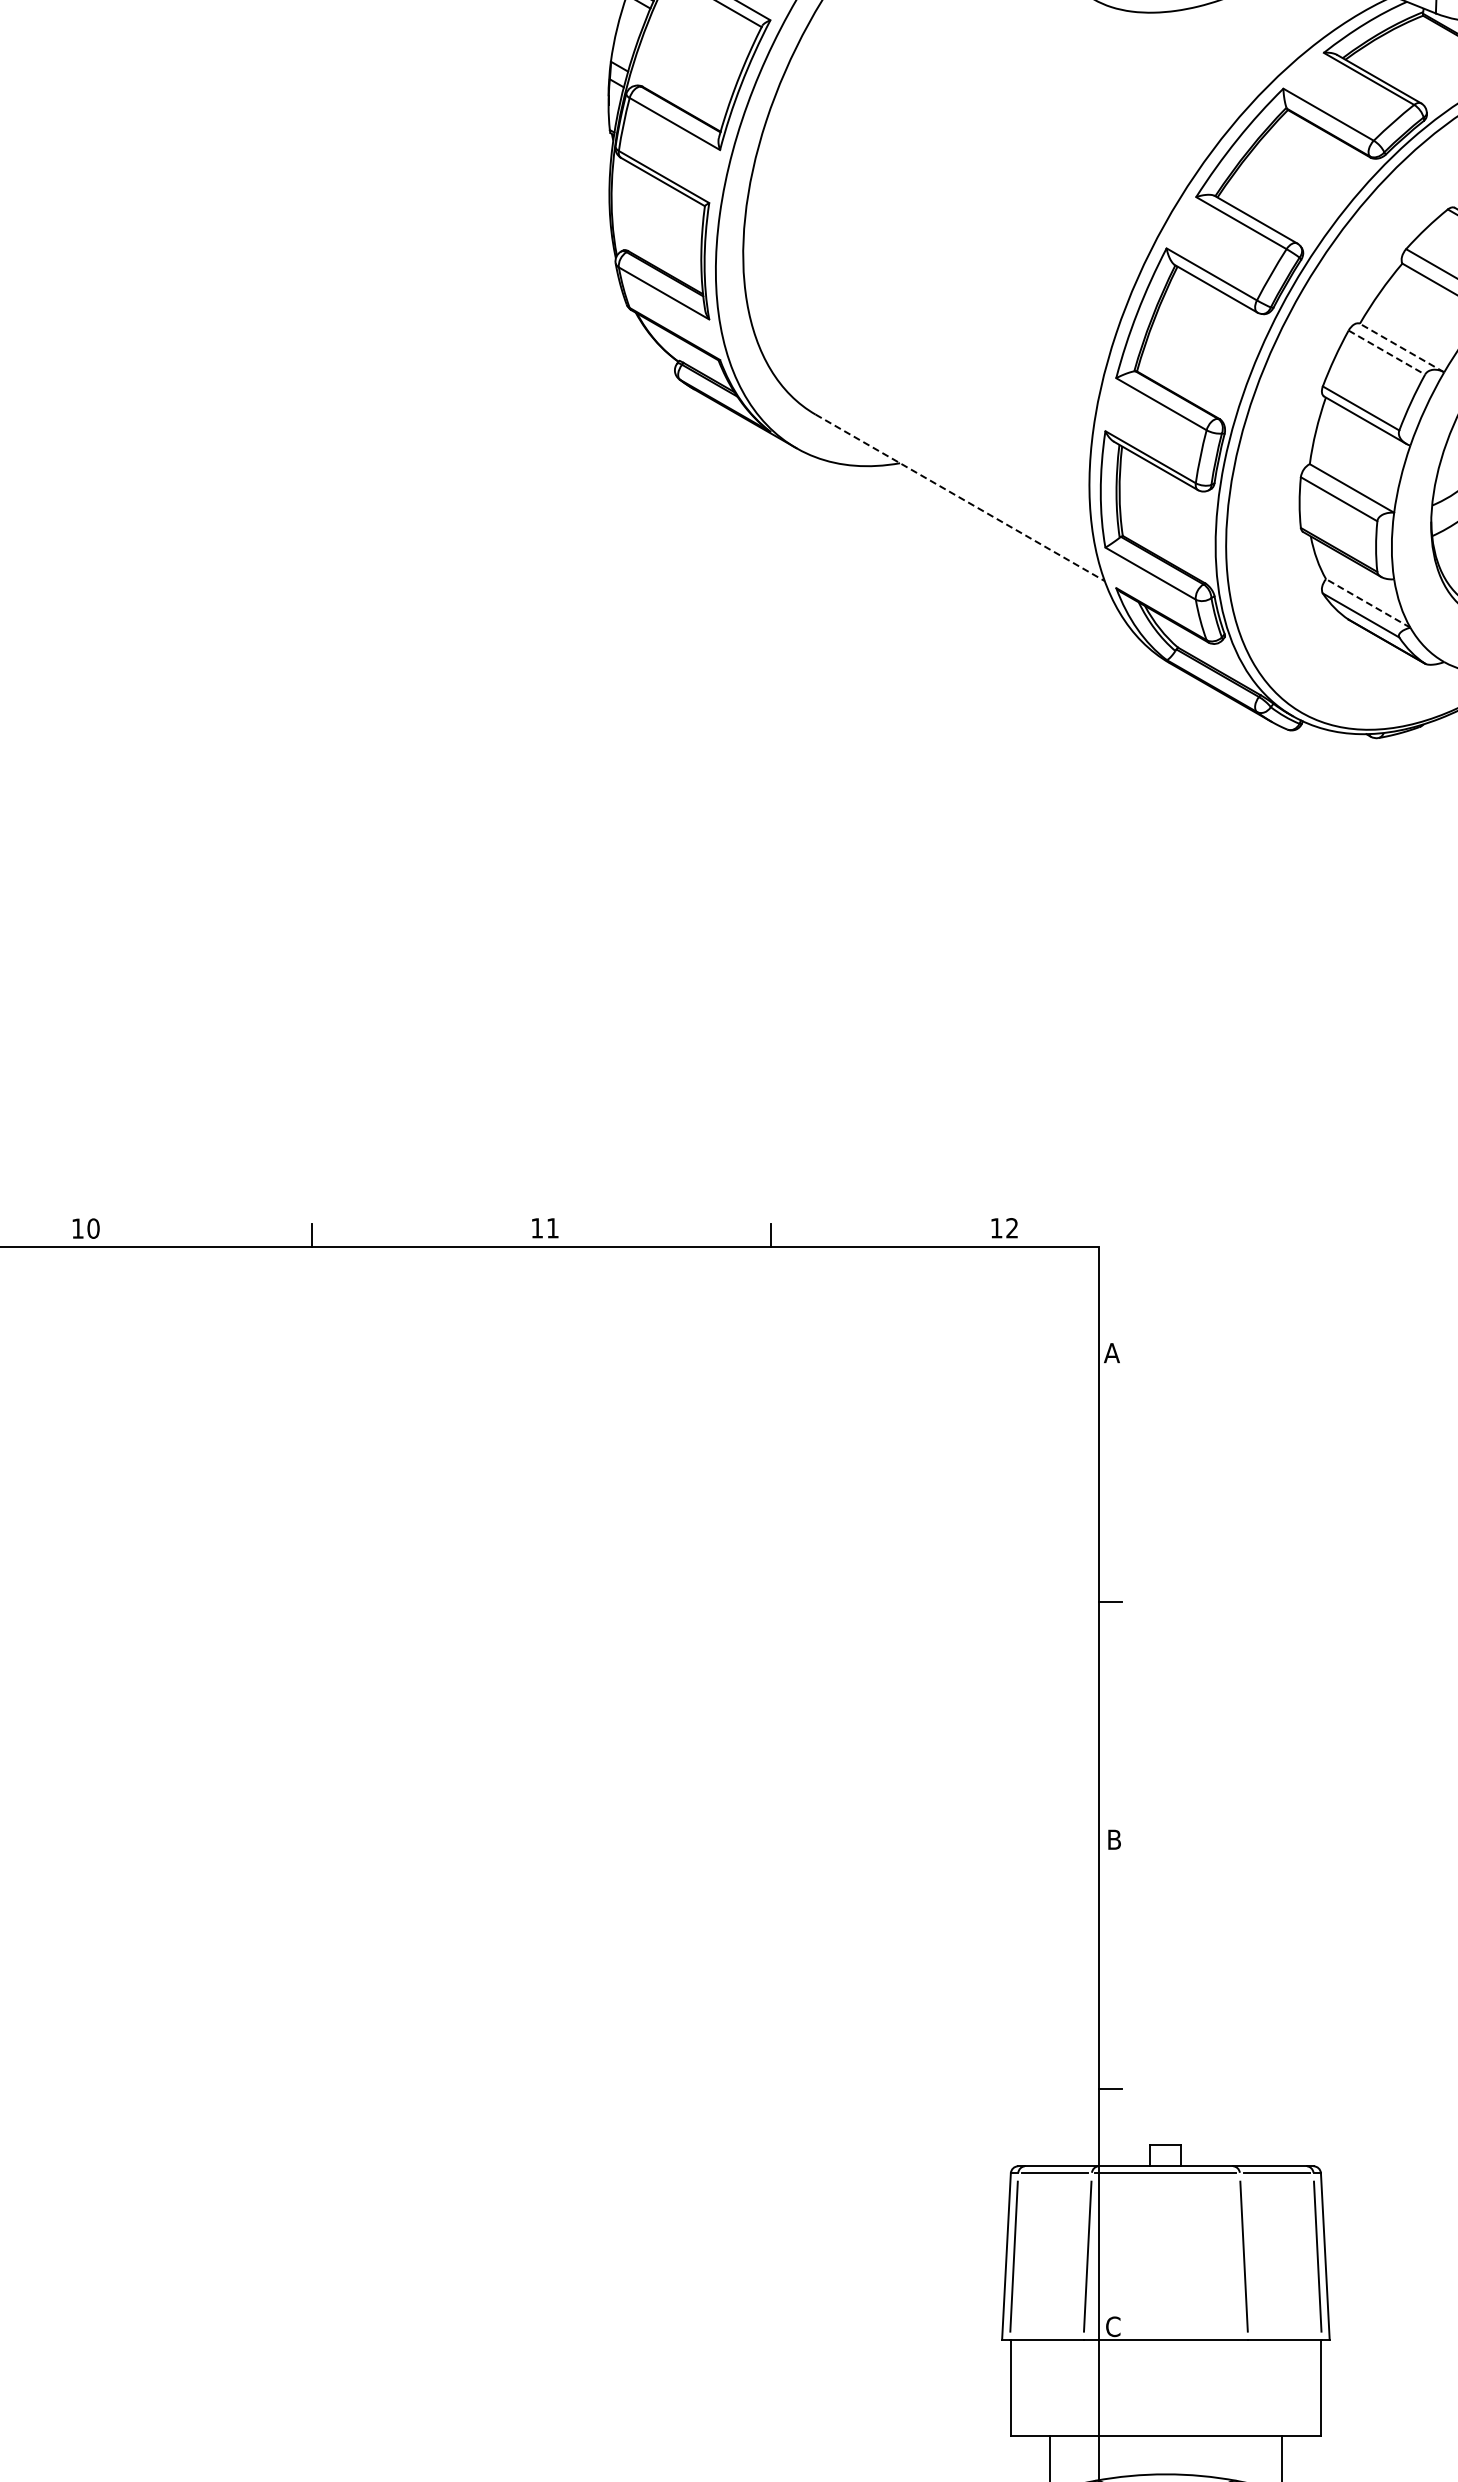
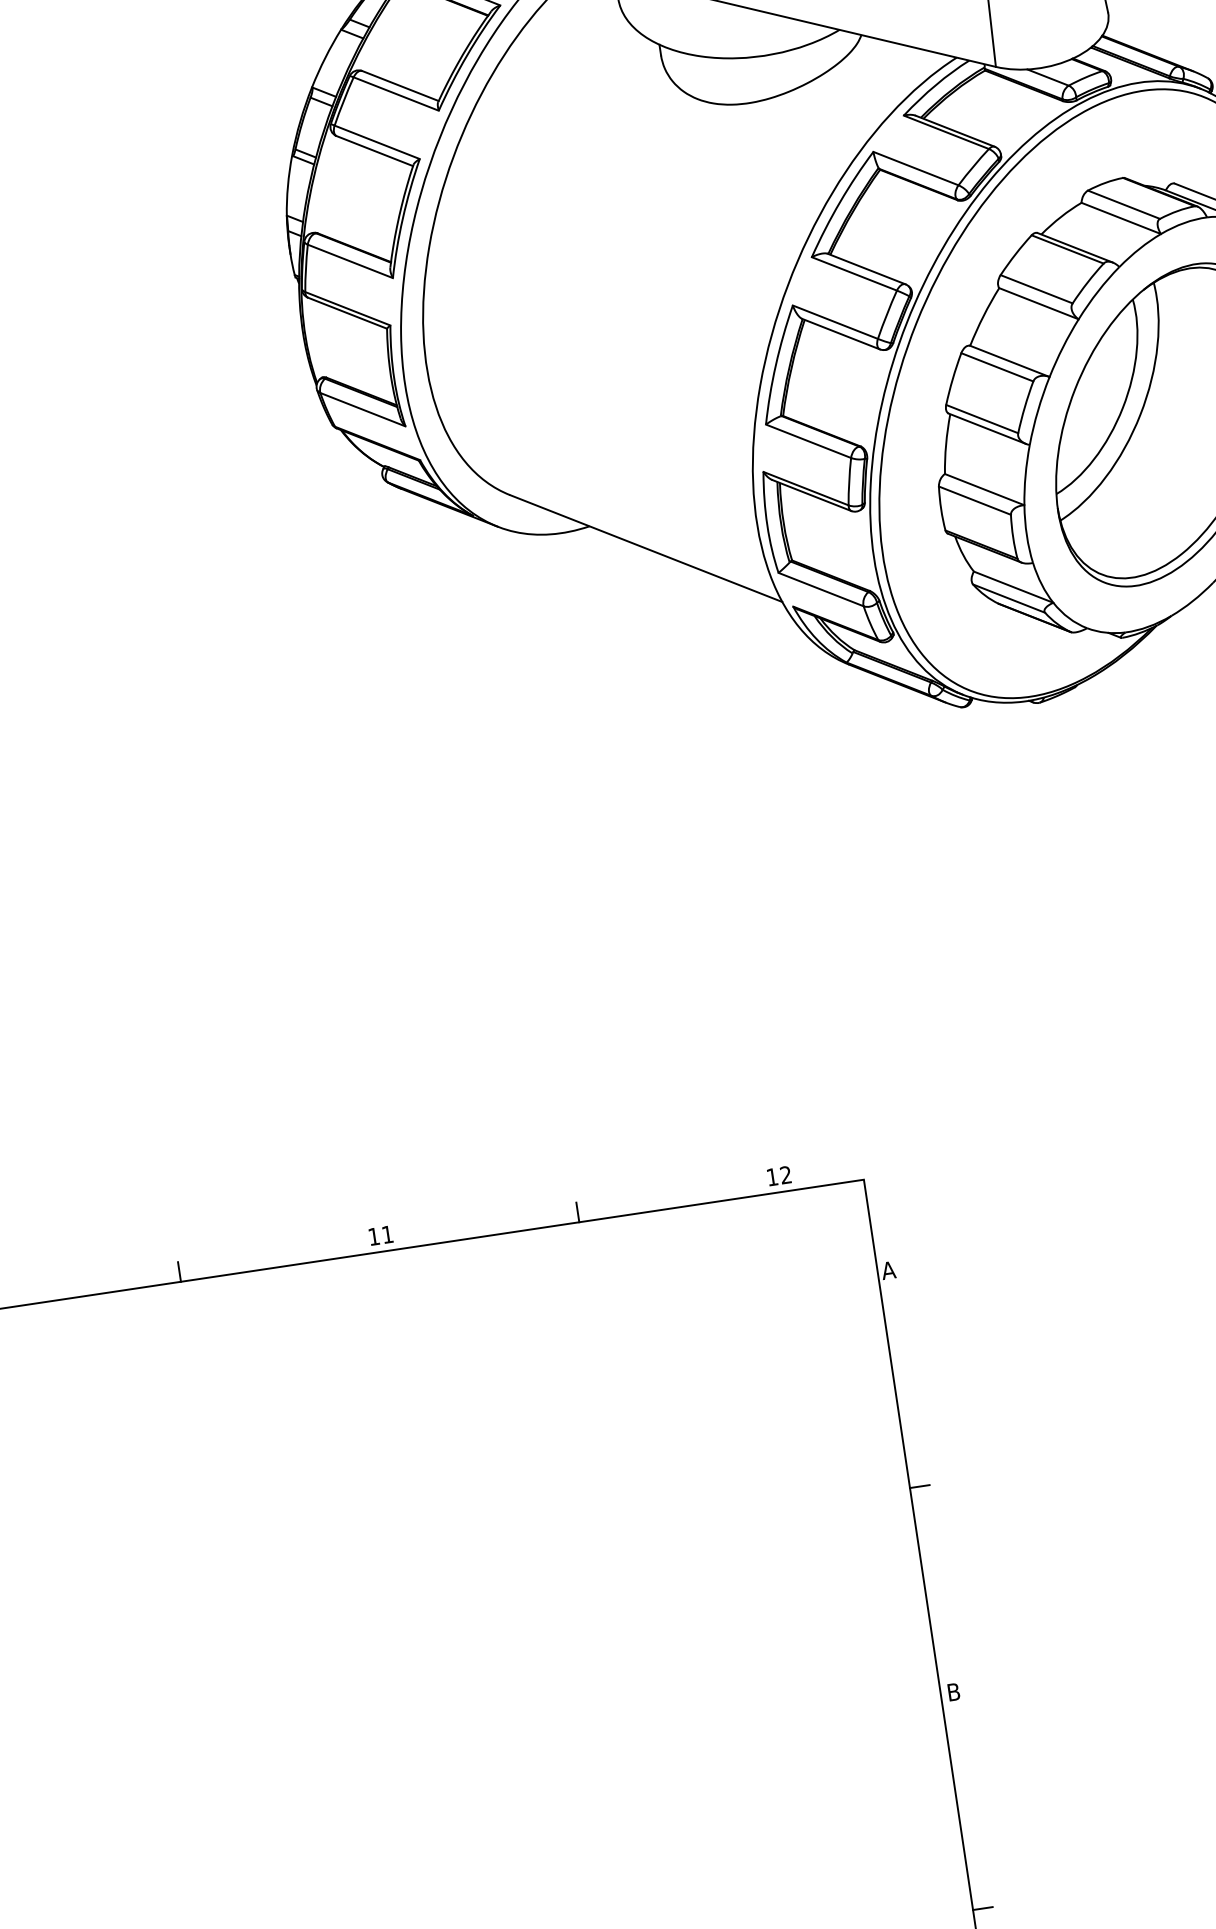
line: (1402, 348) -> (1010, 361), dashed -> solid
line: (1387, 352) -> (997, 367), dashed -> solid
line: (960, 497) -> (646, 548), dashed -> solid
line: (1368, 603) -> (1013, 587), dashed -> solid

